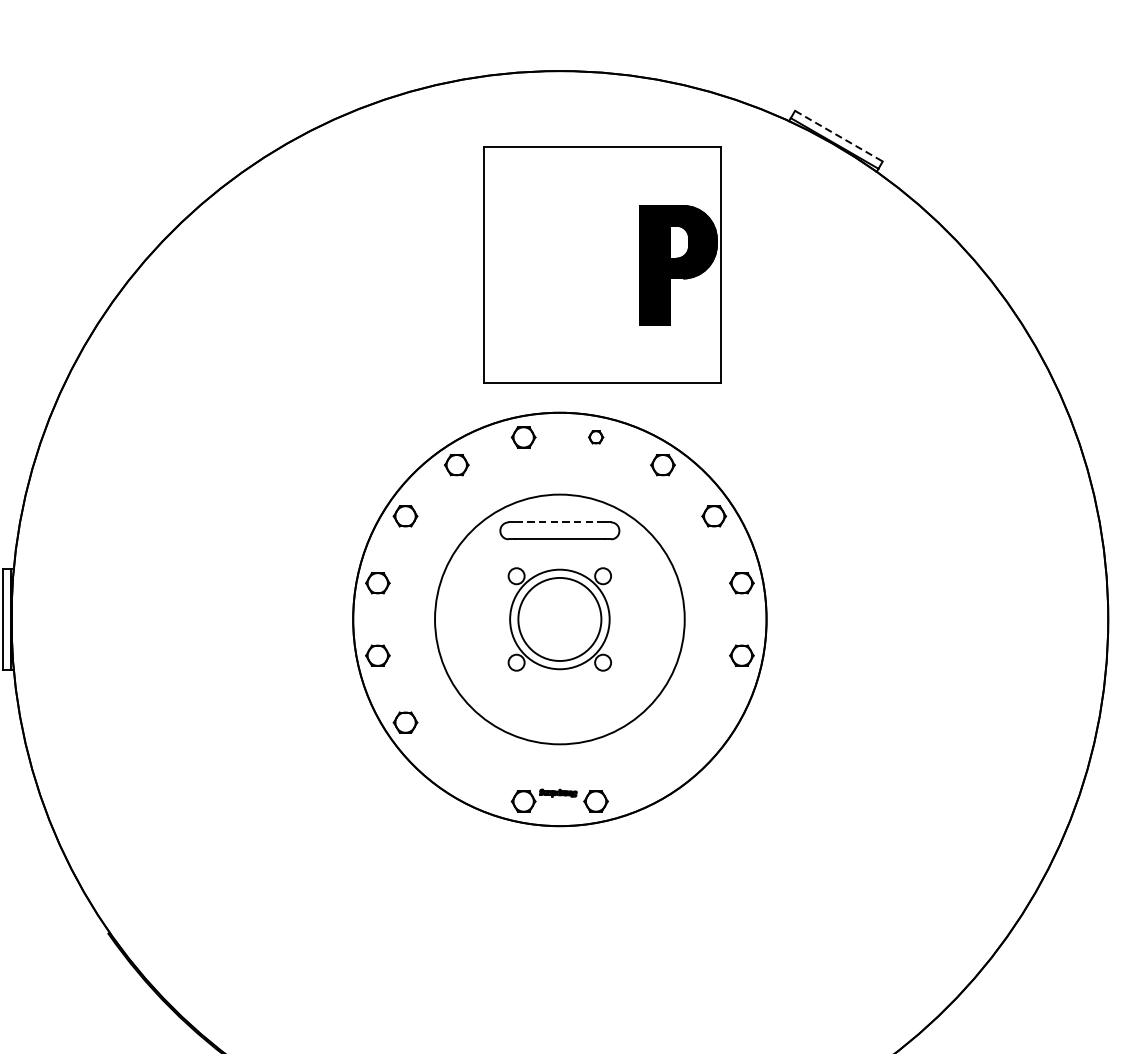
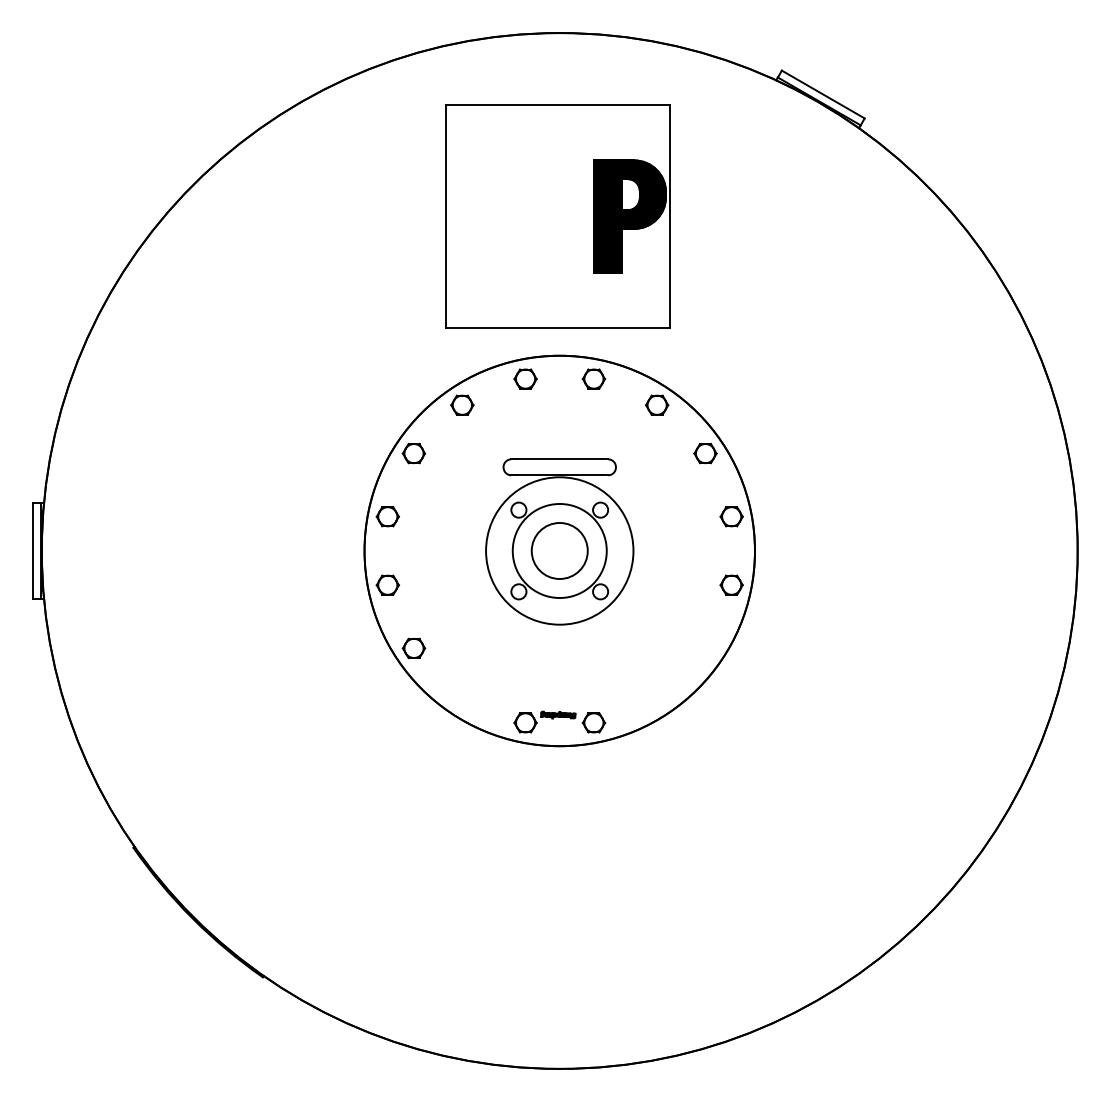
line: (839, 136) -> (823, 94), dashed -> solid
part: (601, 265) -> (557, 216), moved
part: (595, 436) -> (593, 378), size x1.67
line: (559, 522) -> (559, 459), dashed -> solid
circle: (559, 618) -> (559, 550), size x0.62
circle: (559, 618) -> (559, 550), size x0.71

